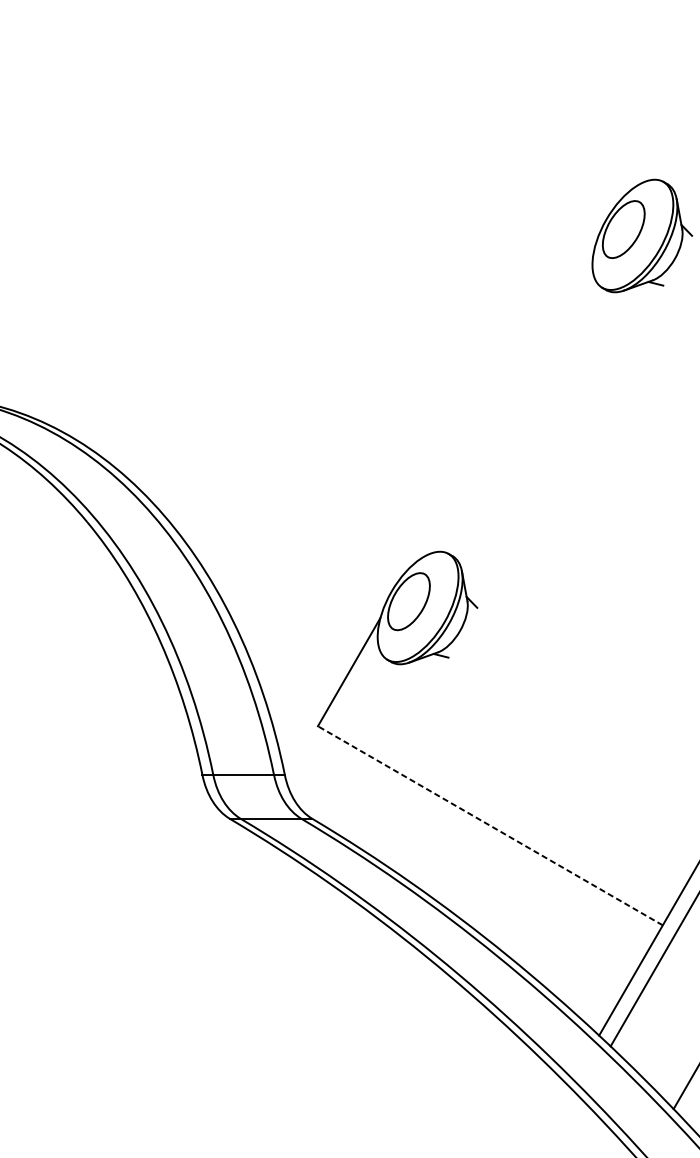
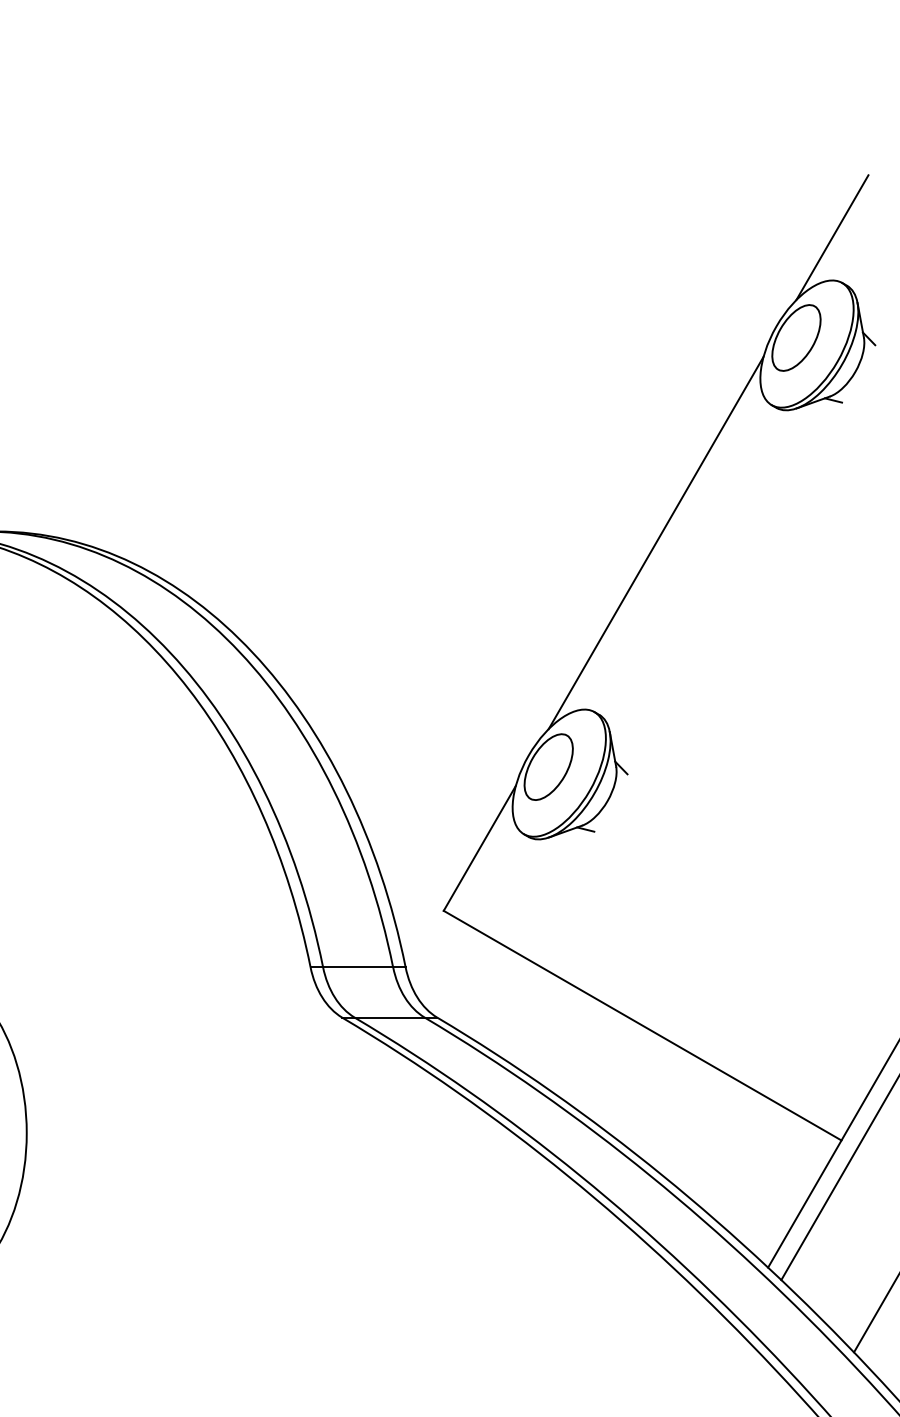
line: (655, 142) -> (832, 237), added
line: (501, 406) -> (655, 542), added
line: (490, 825) -> (642, 1025), dashed -> solid

